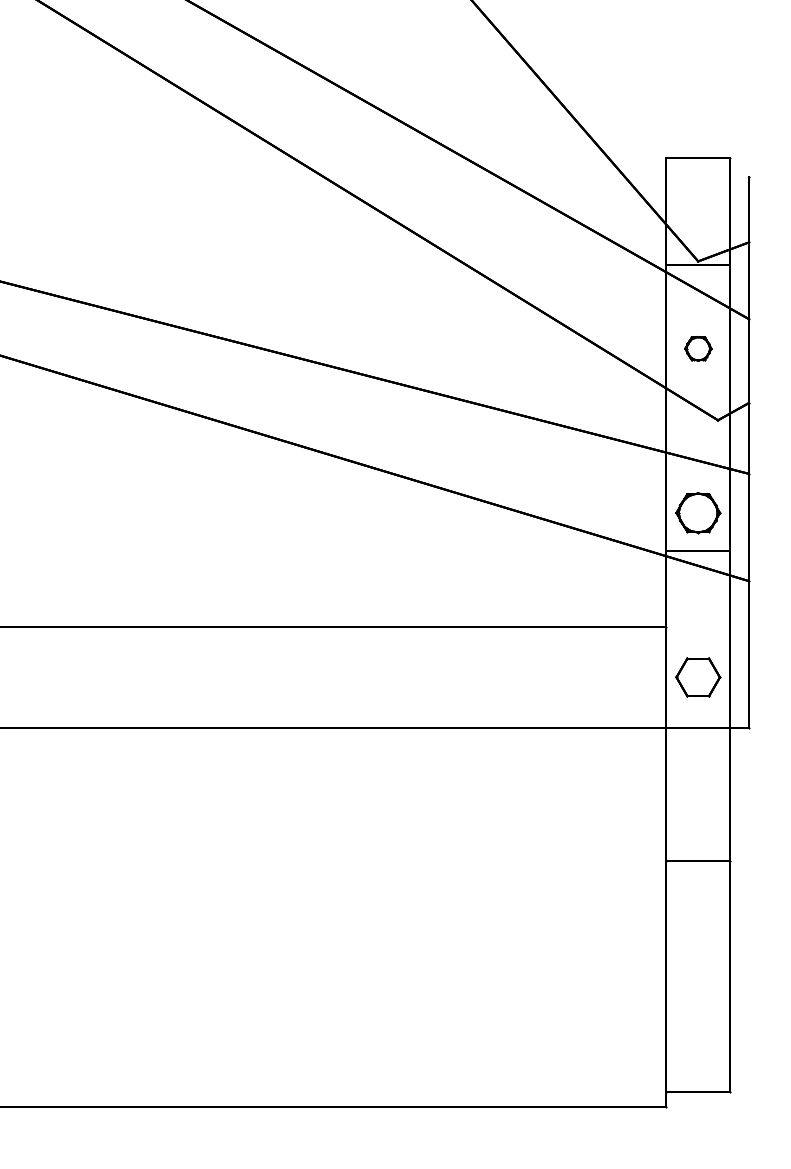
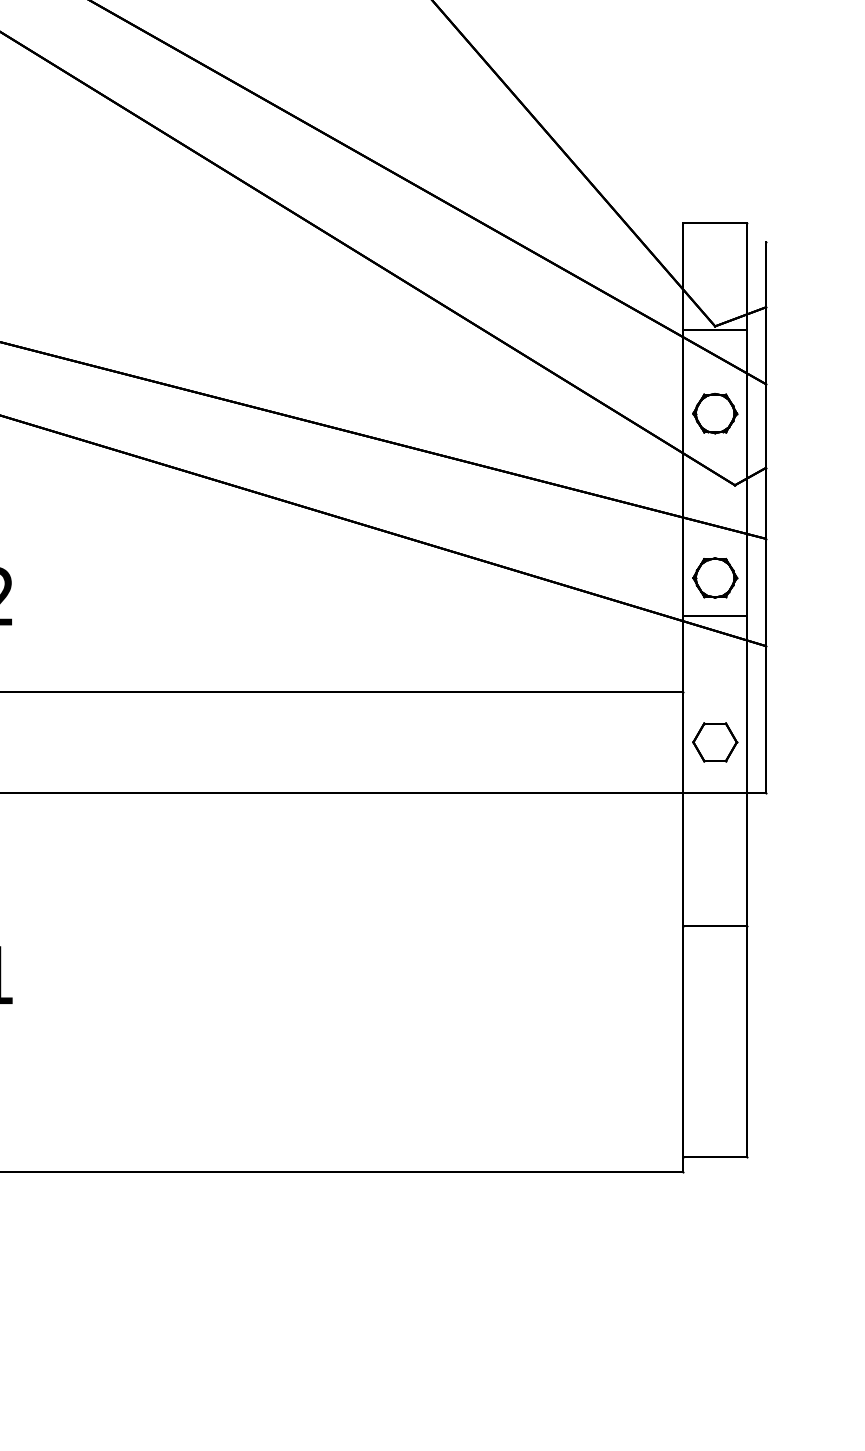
part: (698, 348) -> (715, 413), size x1.67

